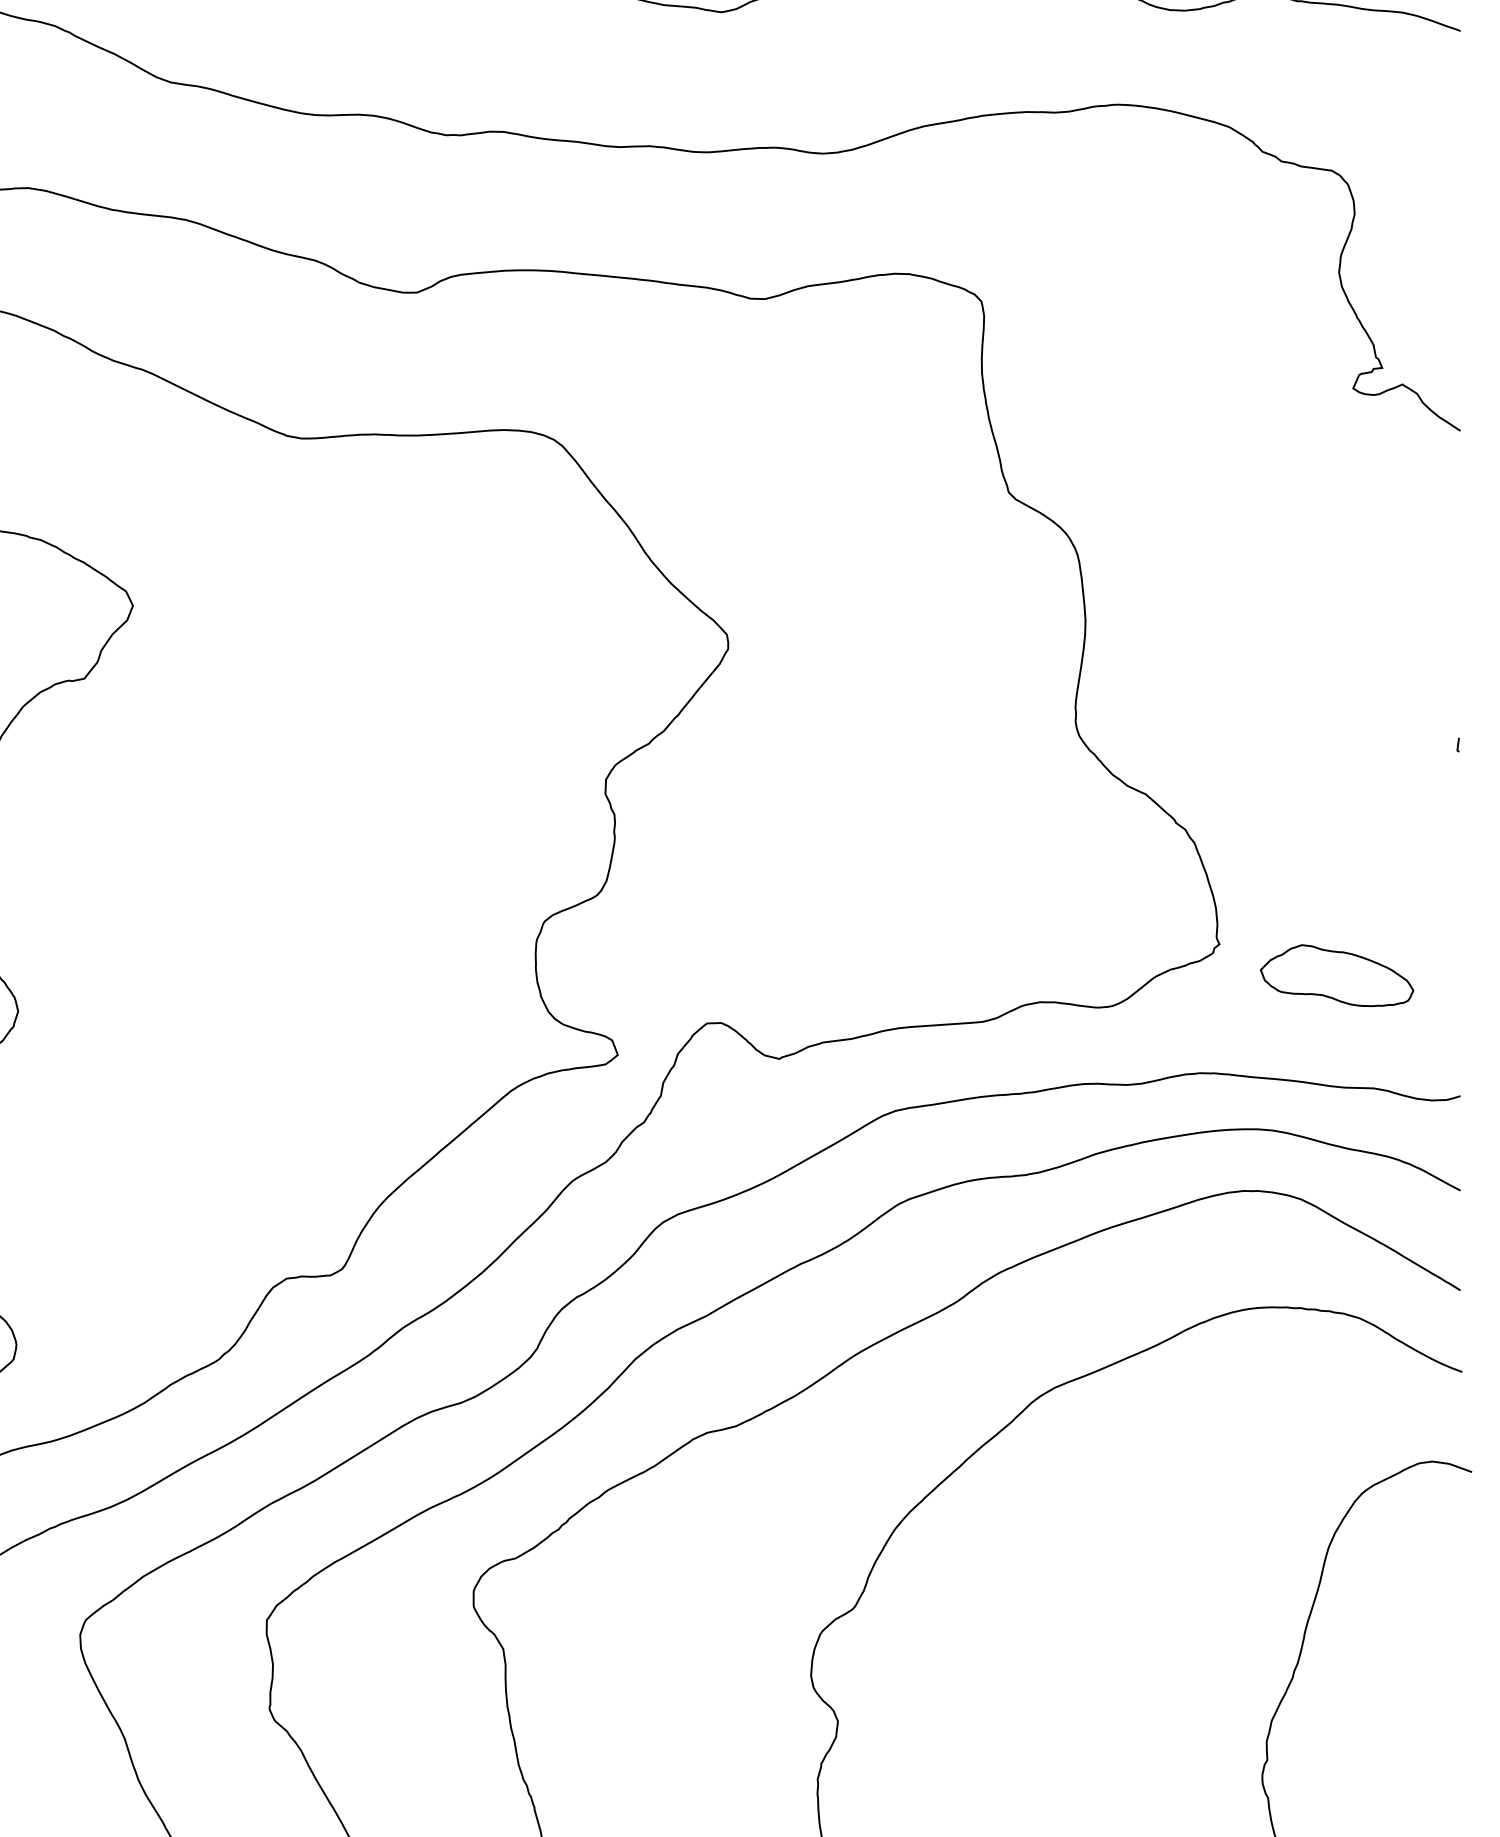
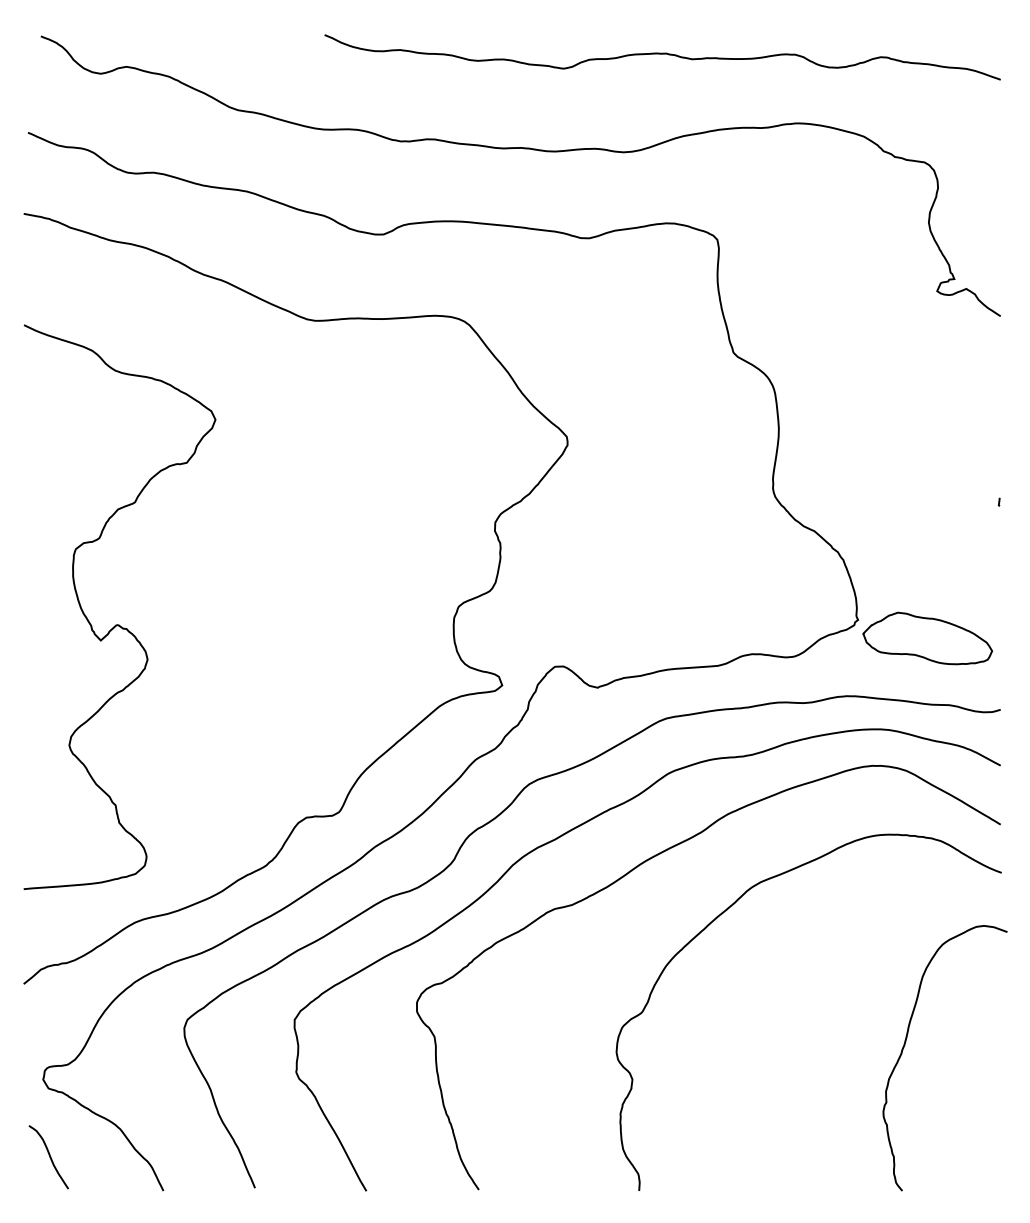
part: (1336, 975) -> (927, 638), size x1.43

